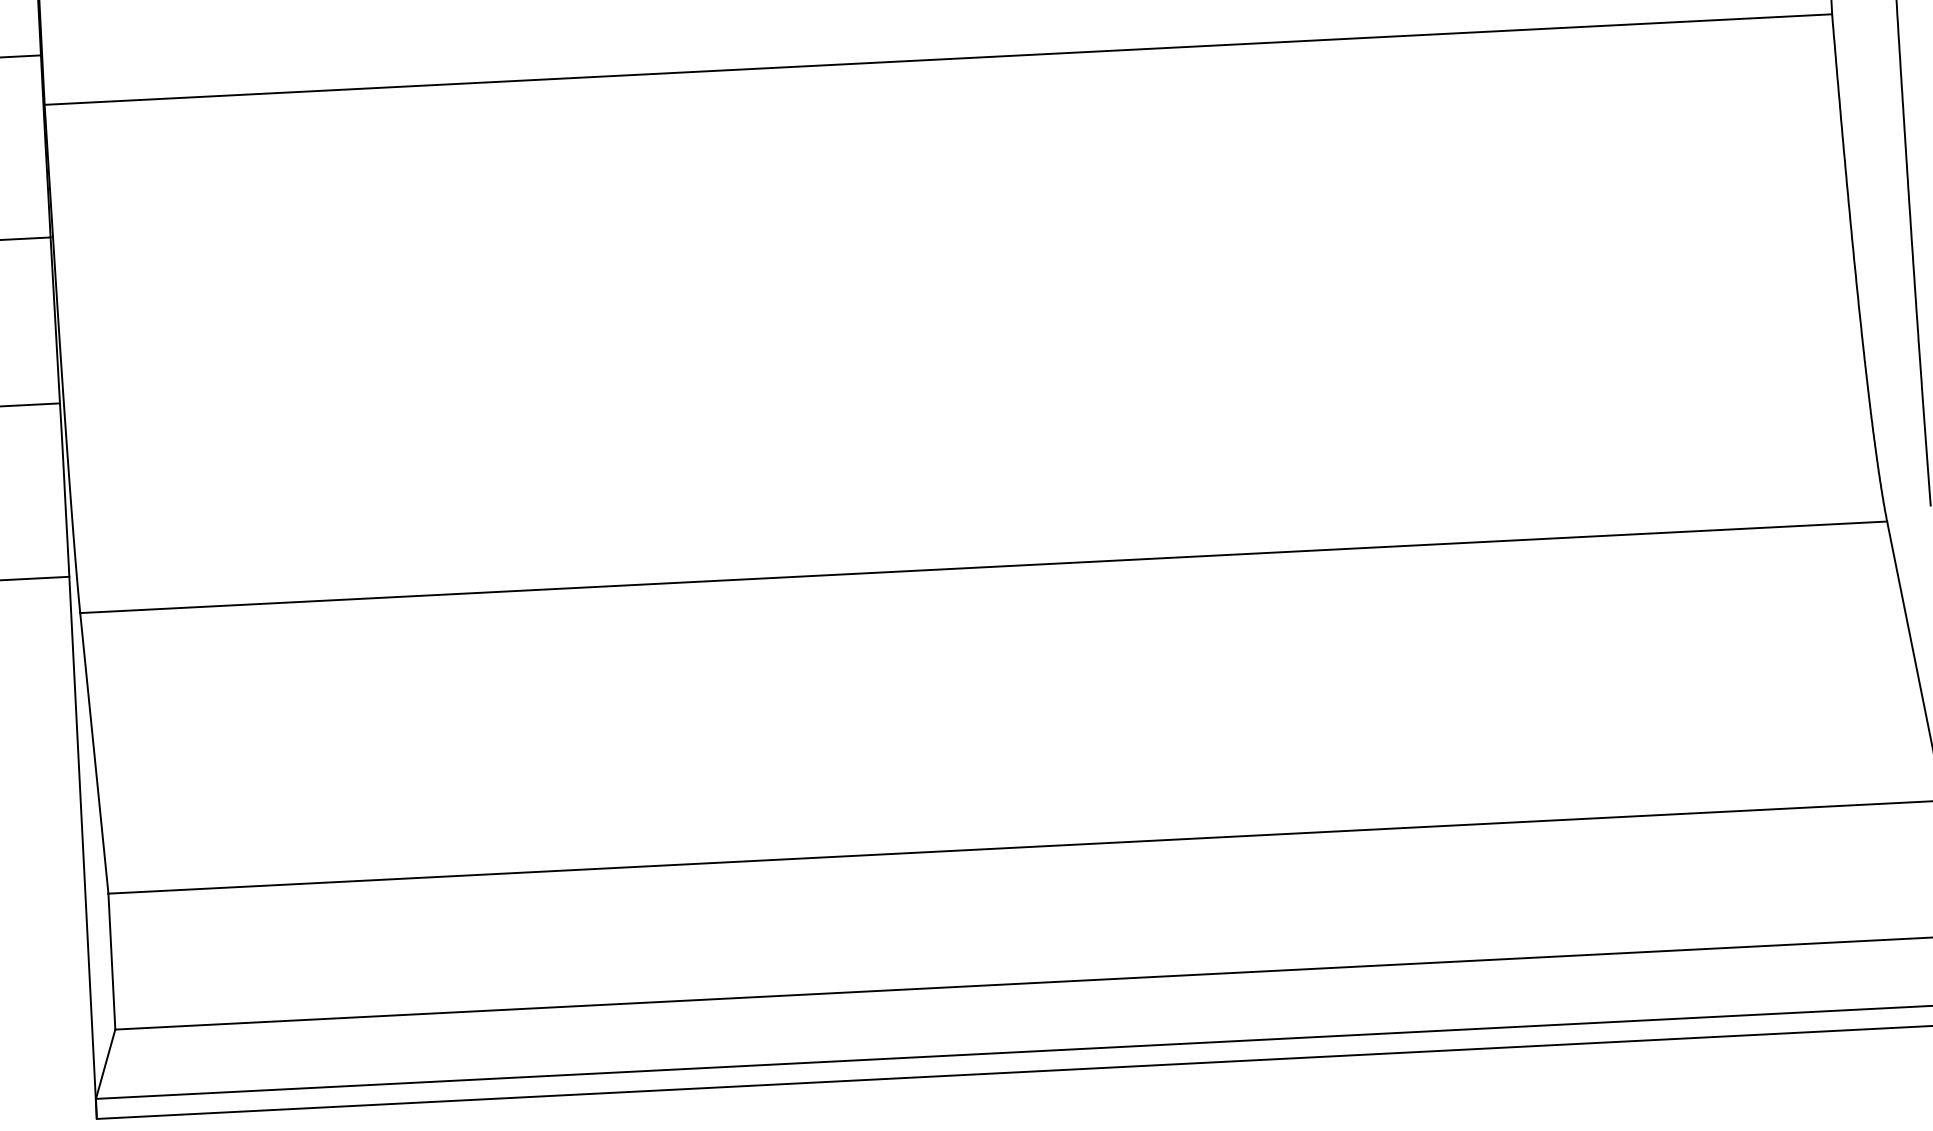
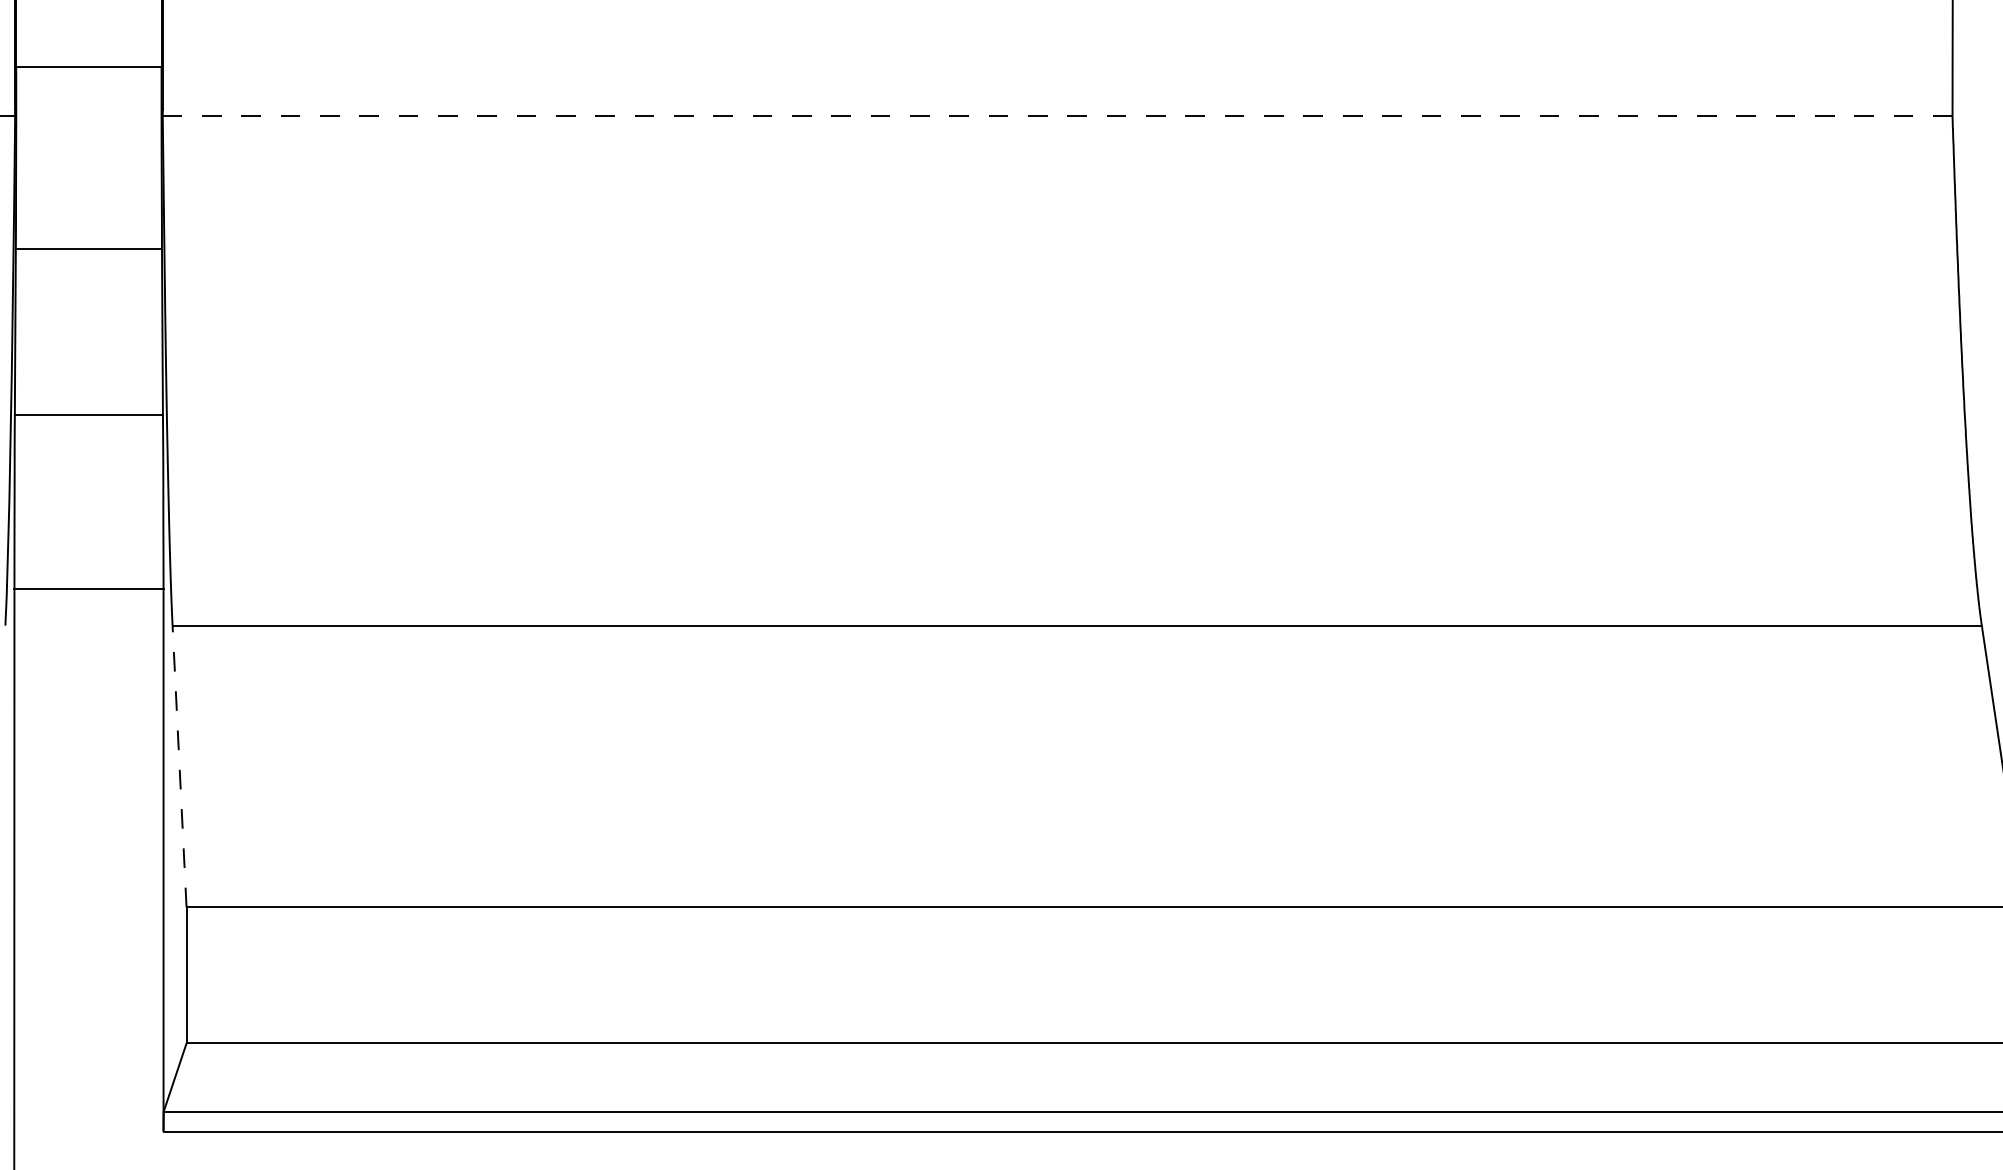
line: (938, 59) -> (1057, 116), solid -> dashed
line: (94, 753) -> (179, 766), solid -> dashed

